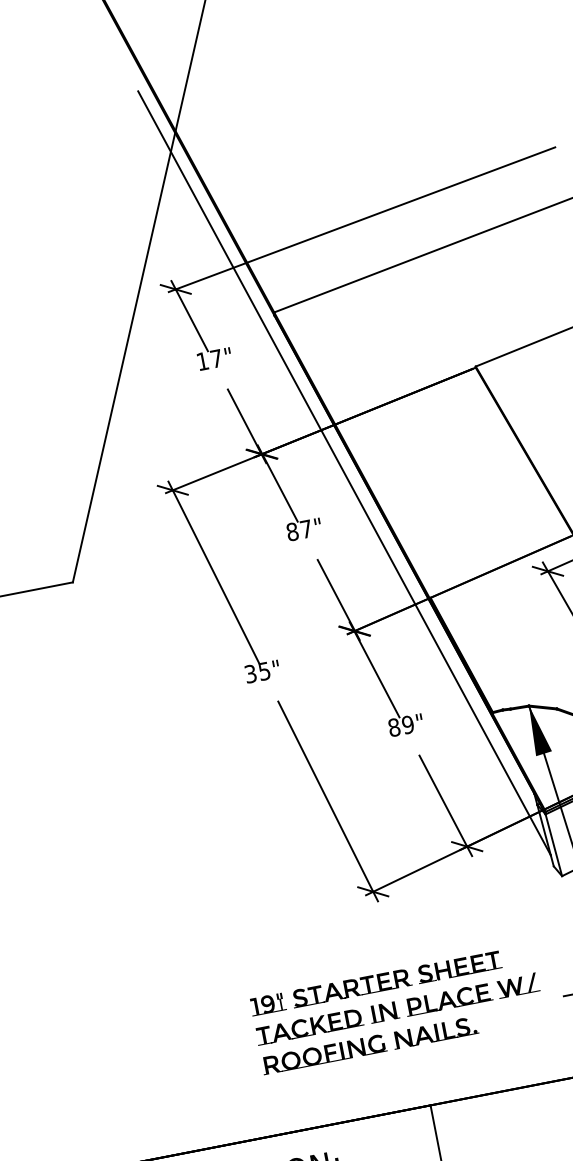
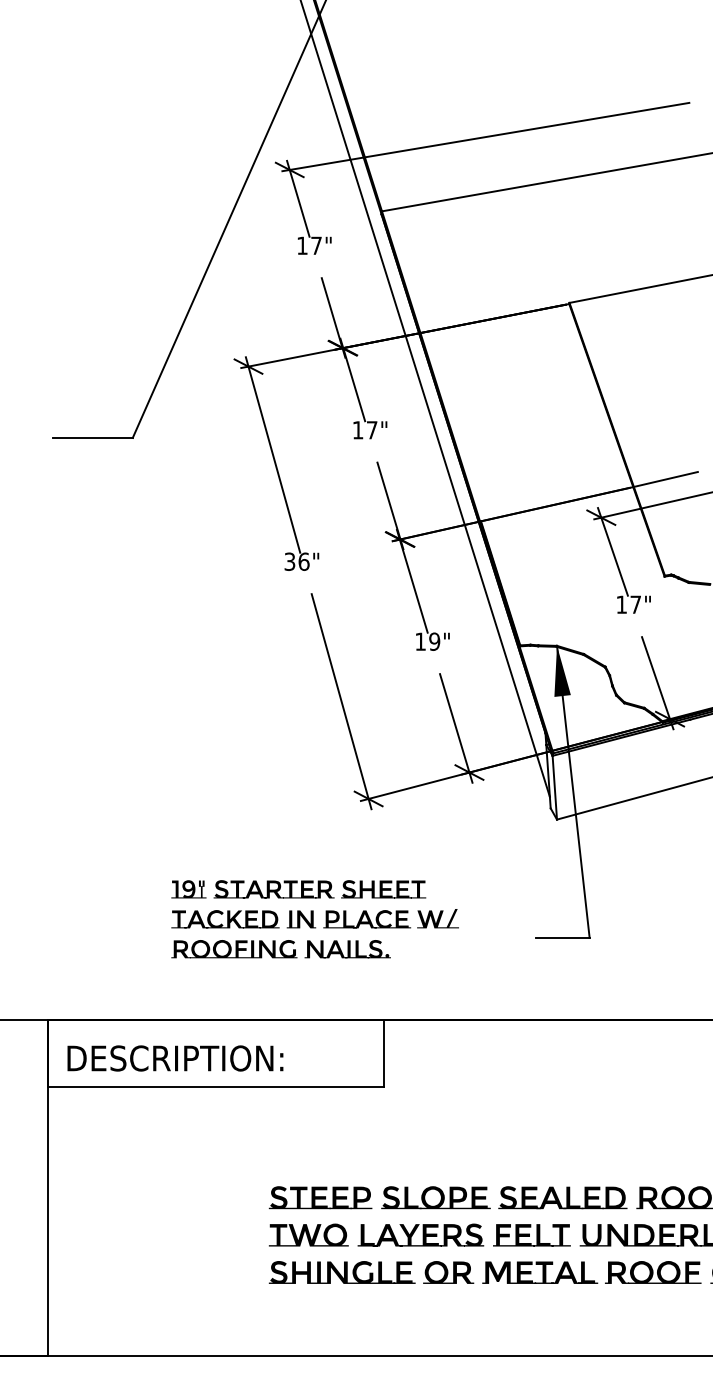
text: (292, 532) -> (357, 430), 87" -> 17"
text: (264, 671) -> (303, 561), 35" -> 36"
text: (394, 727) -> (420, 641), 89" -> 19"
text: (397, 1009) -> (314, 919), moved

